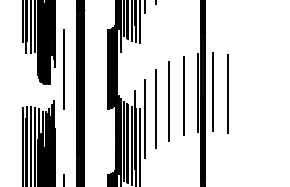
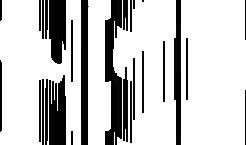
line: (228, 93) -> (198, 69), removed
line: (168, 101) -> (152, 75), removed

